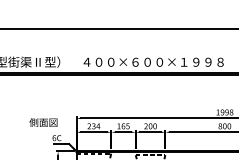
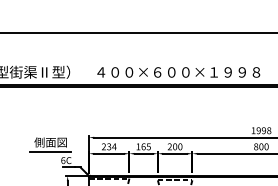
line: (43, 130) -> (50, 151), added

